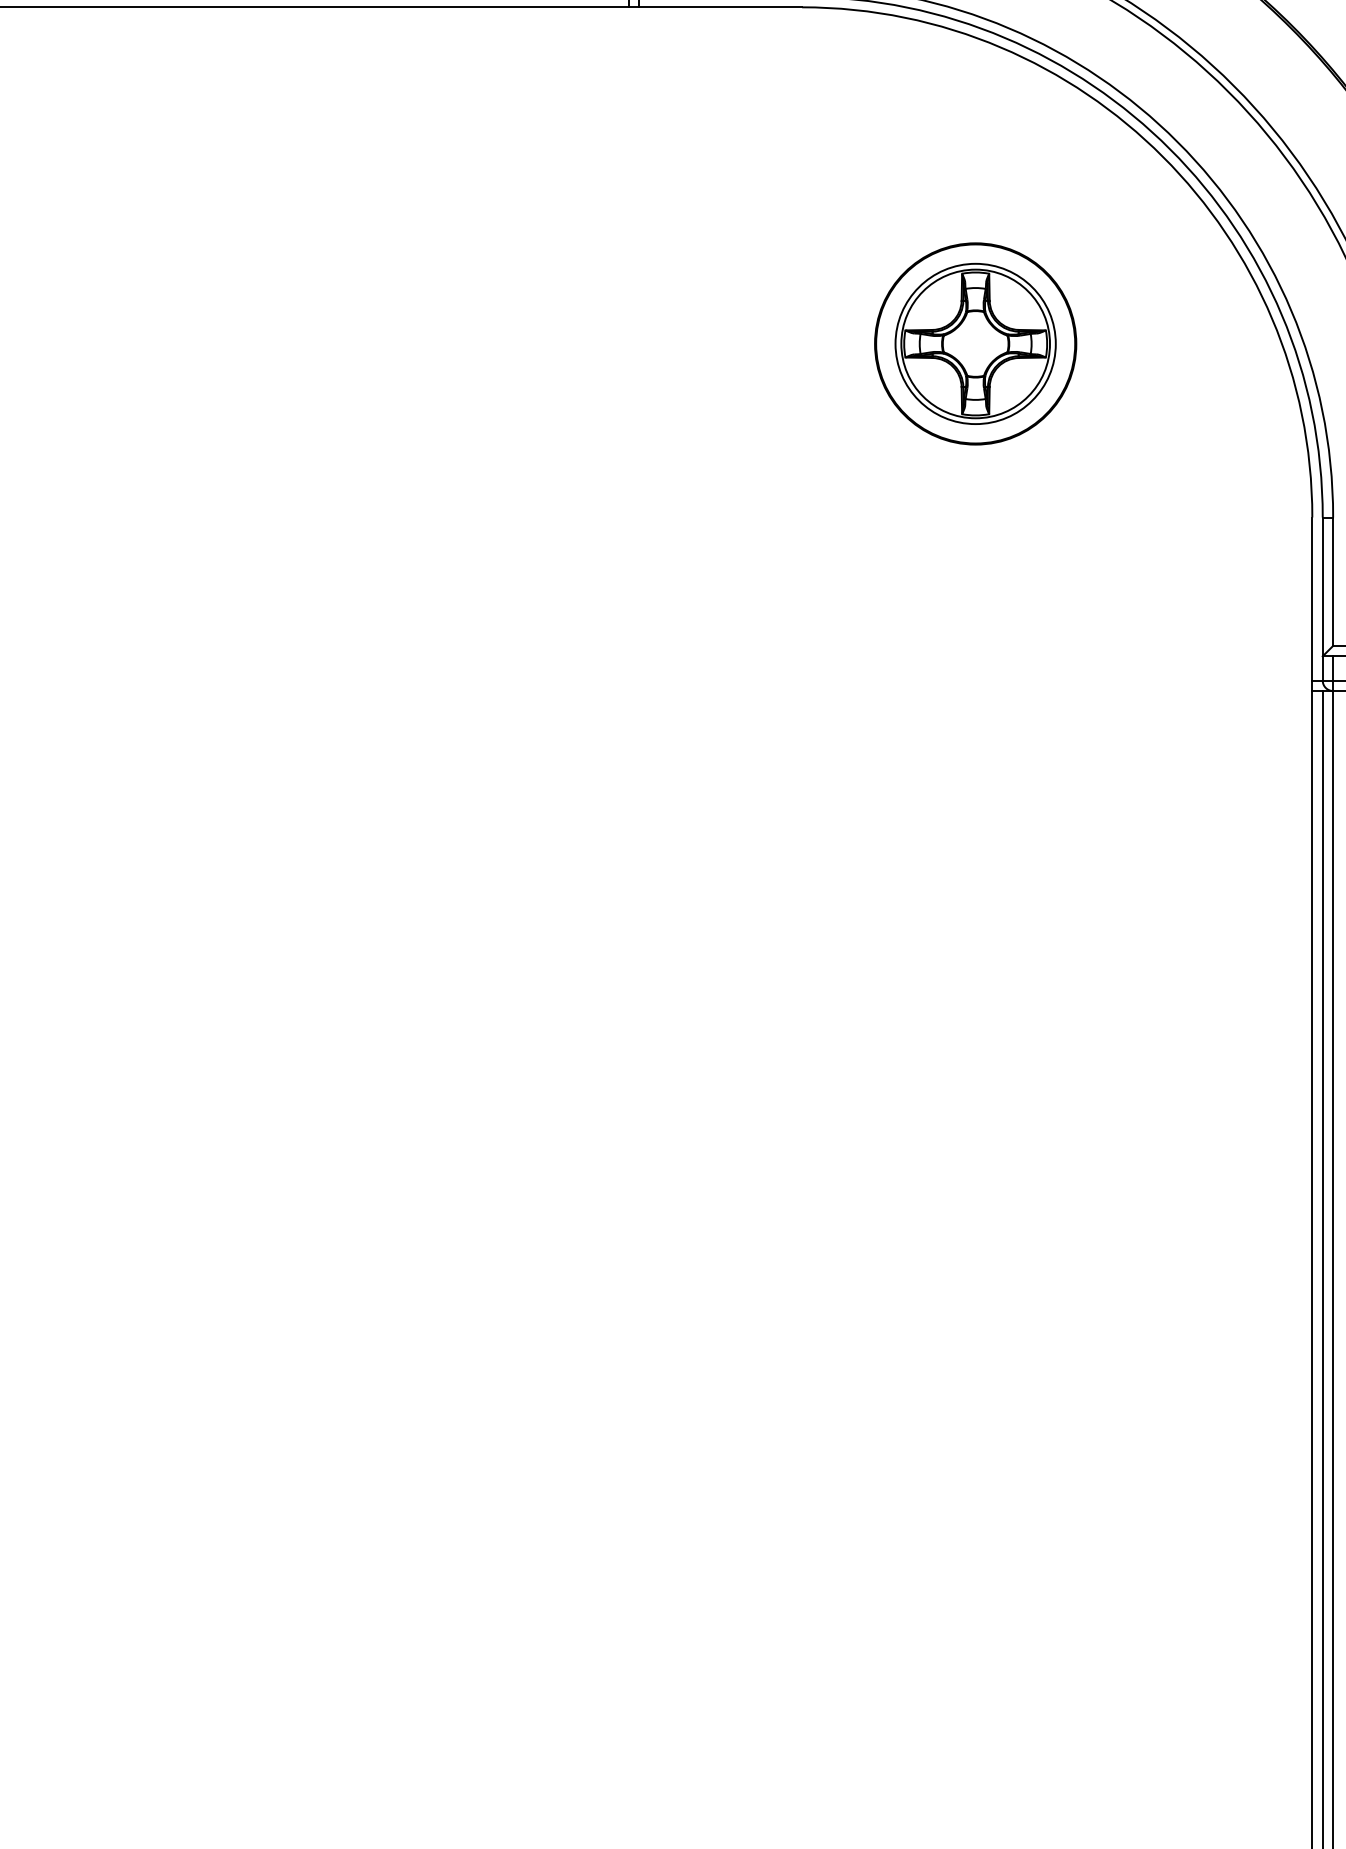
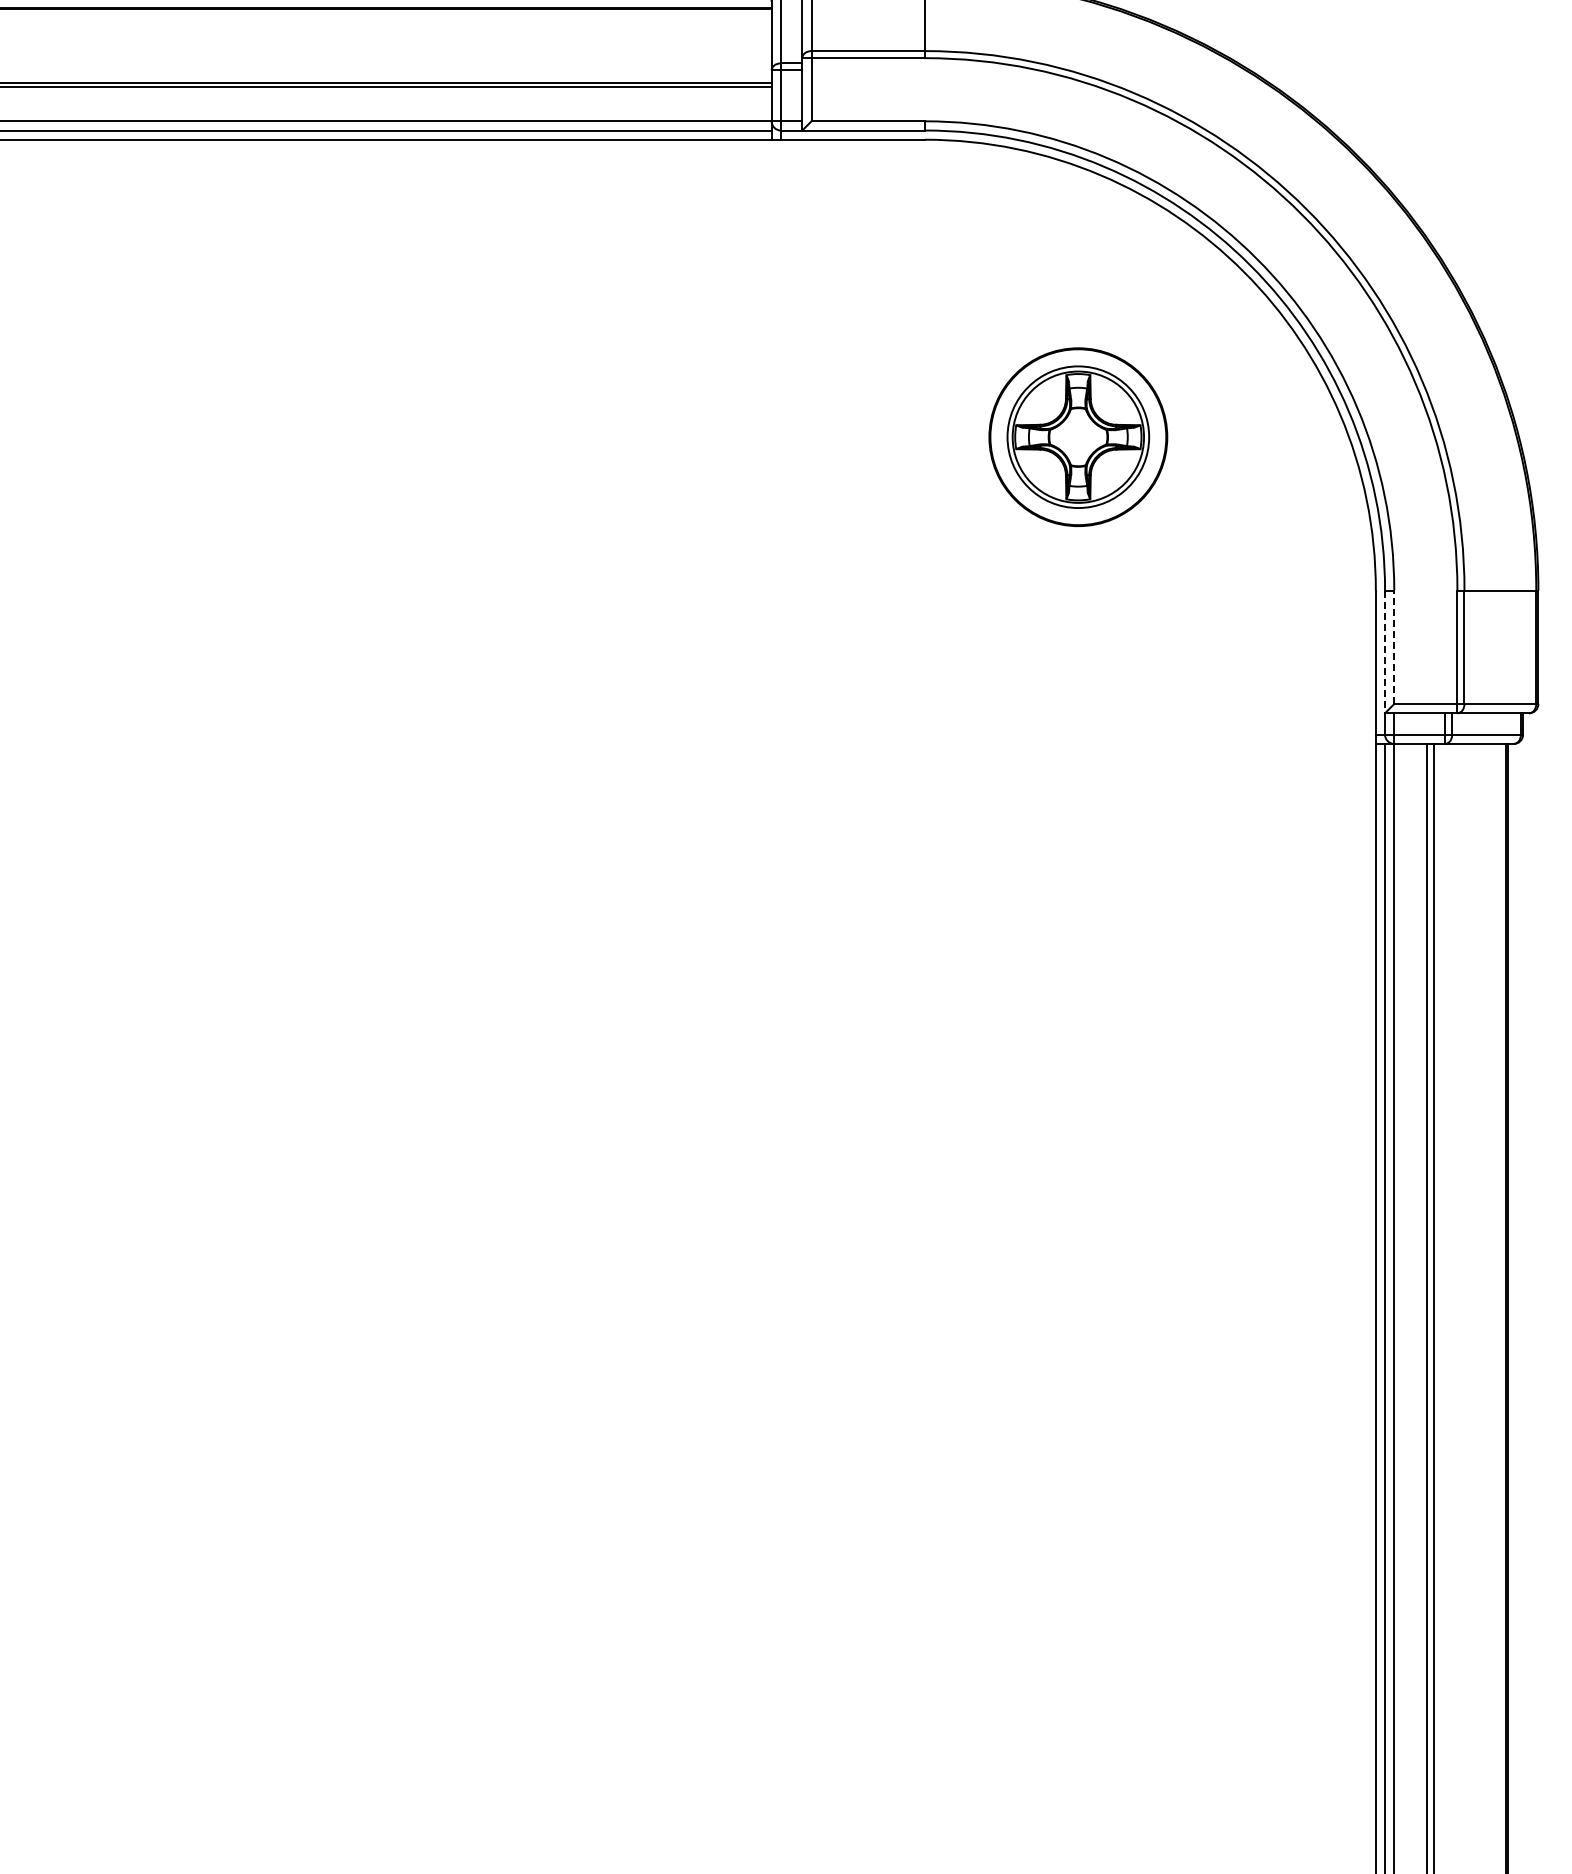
line: (1333, 581) -> (1394, 647), solid -> dashed
line: (1323, 587) -> (1385, 652), solid -> dashed

